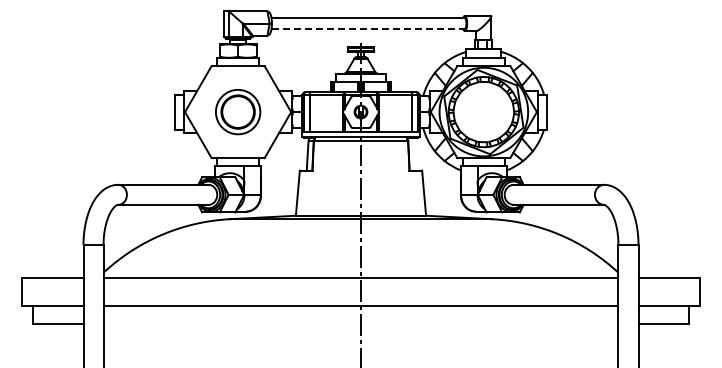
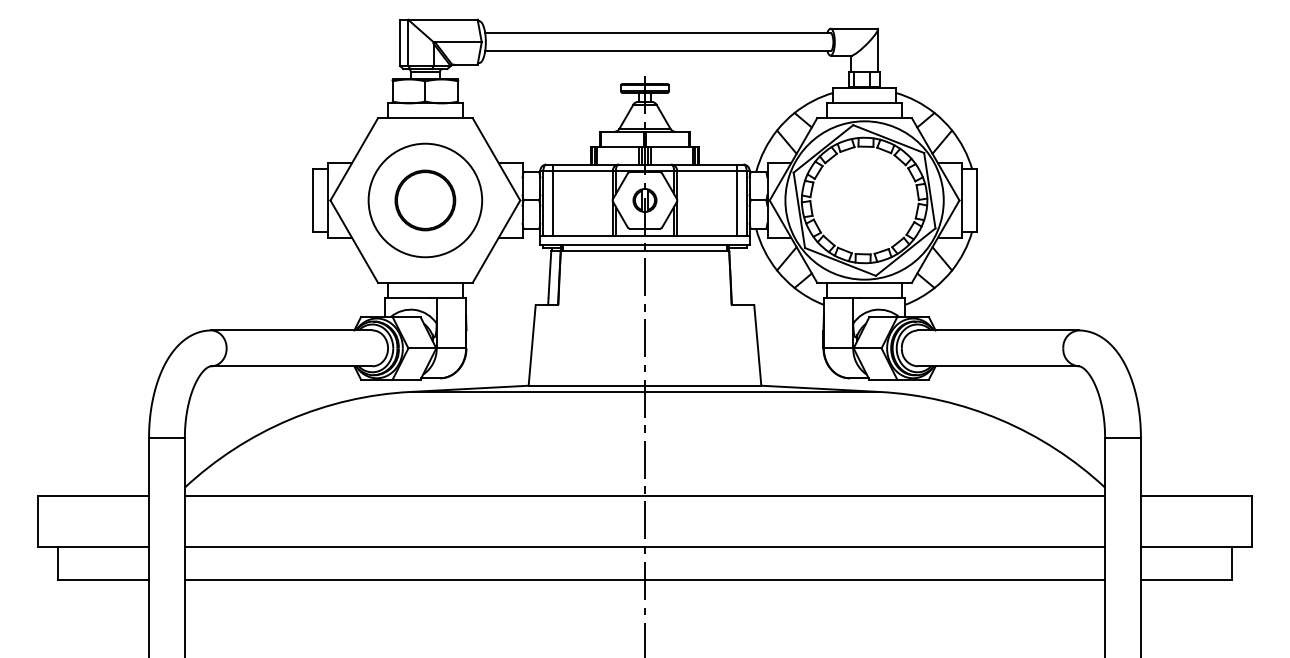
line: (368, 28) -> (658, 51), dashed -> solid
circle: (237, 111) -> (424, 199), size x1.43
line: (360, 324) -> (644, 580), added

